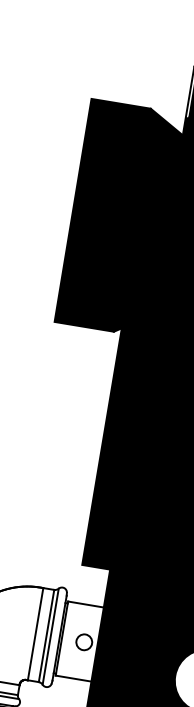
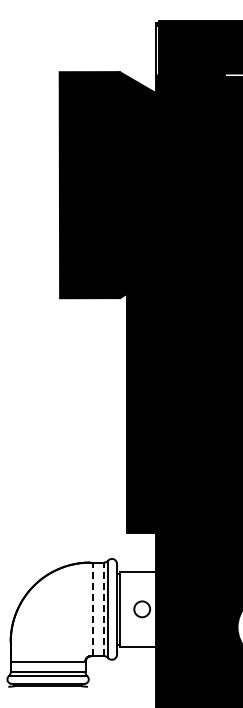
line: (35, 634) -> (92, 609), solid -> dashed
line: (46, 636) -> (103, 609), solid -> dashed

